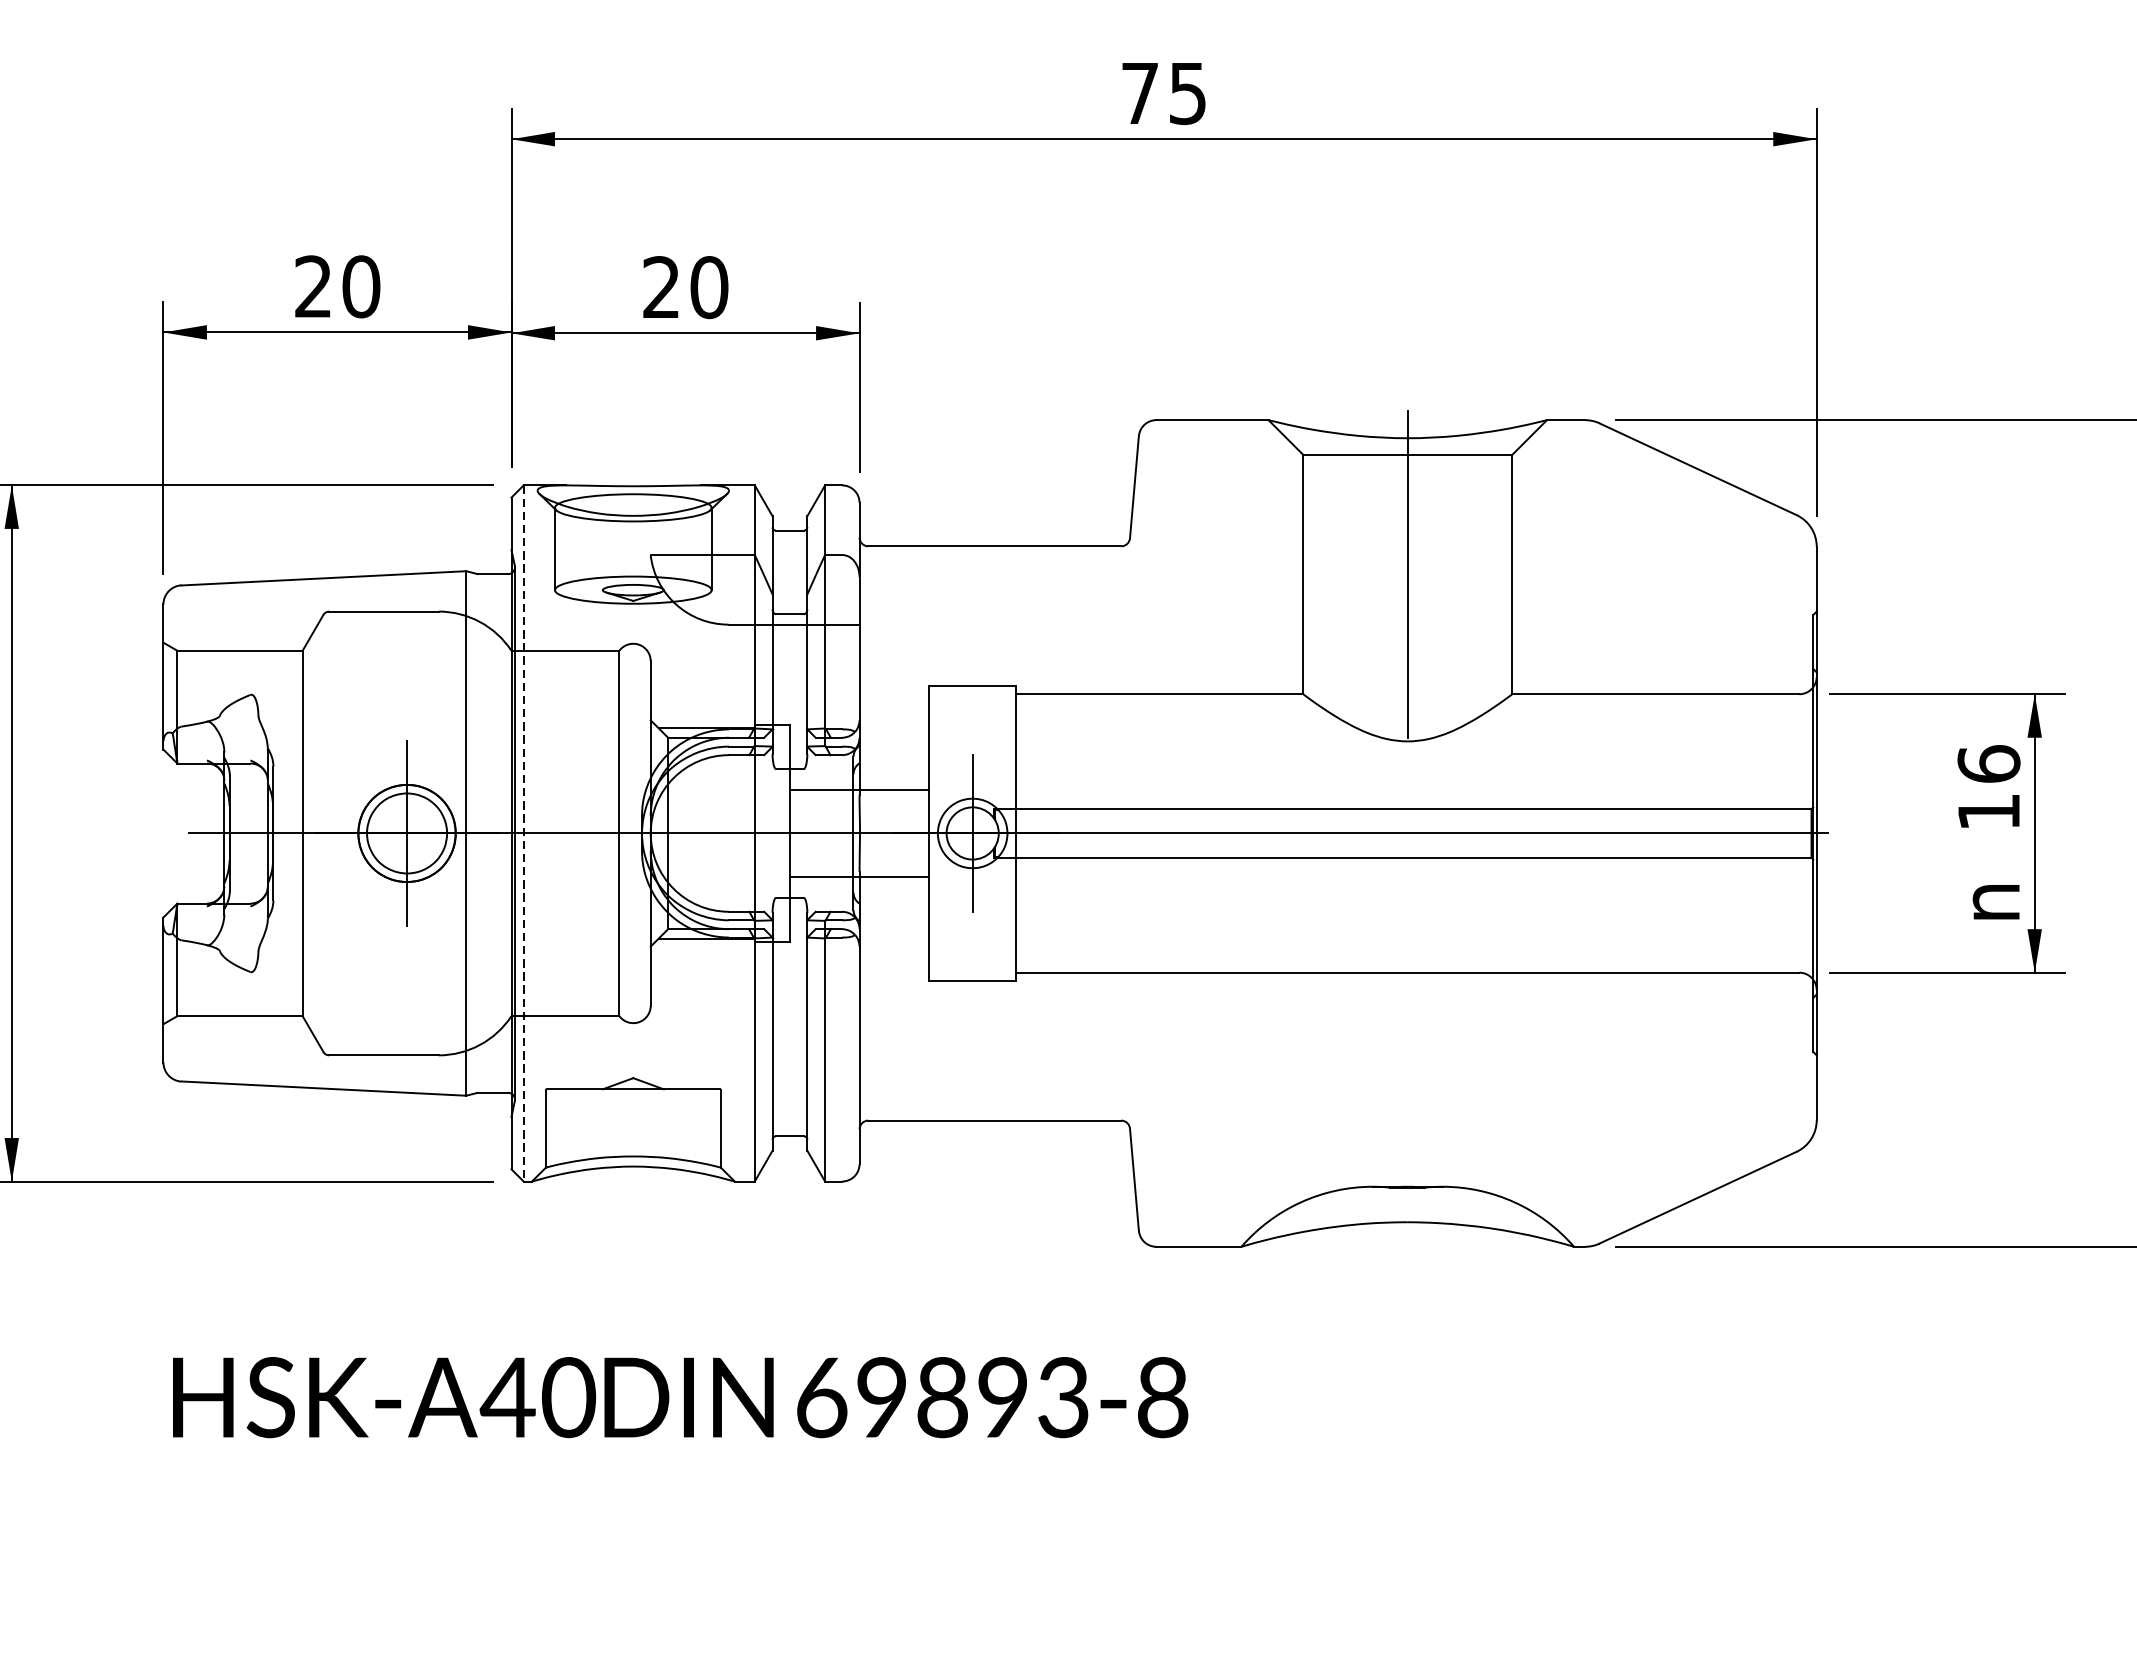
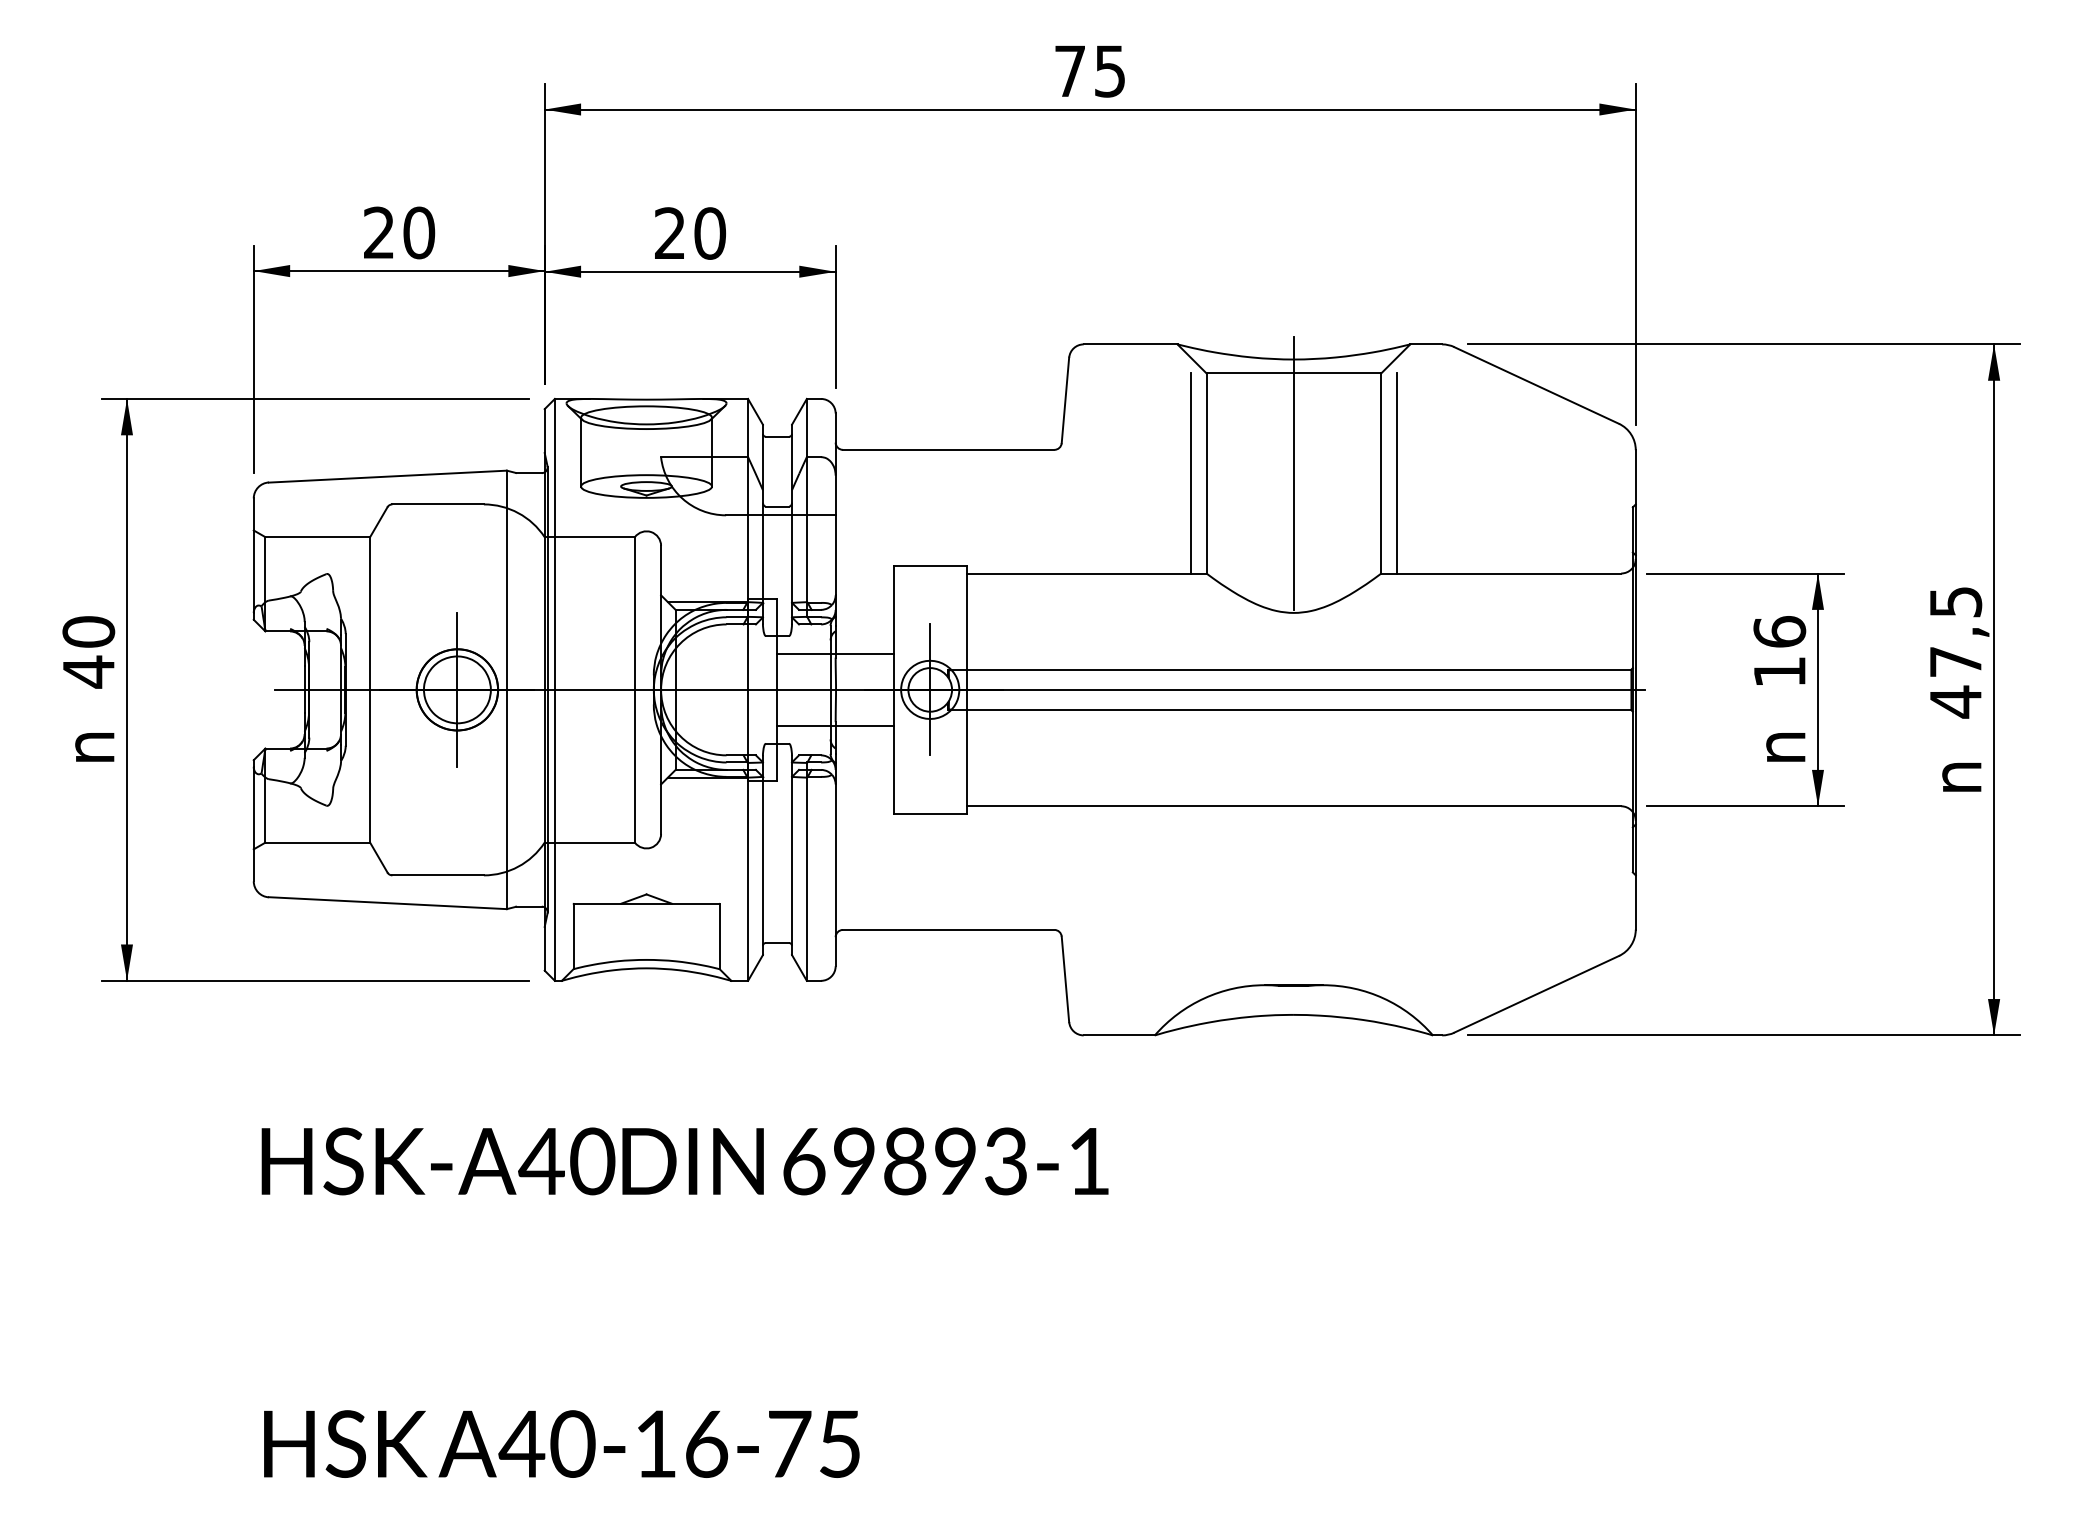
line: (1284, 574) -> (1190, 473), added
line: (1530, 574) -> (1396, 473), added
line: (523, 832) -> (554, 689), dashed -> solid
text: (1163, 1397) -> (1089, 1161), 69893-8 -> 69893-1

